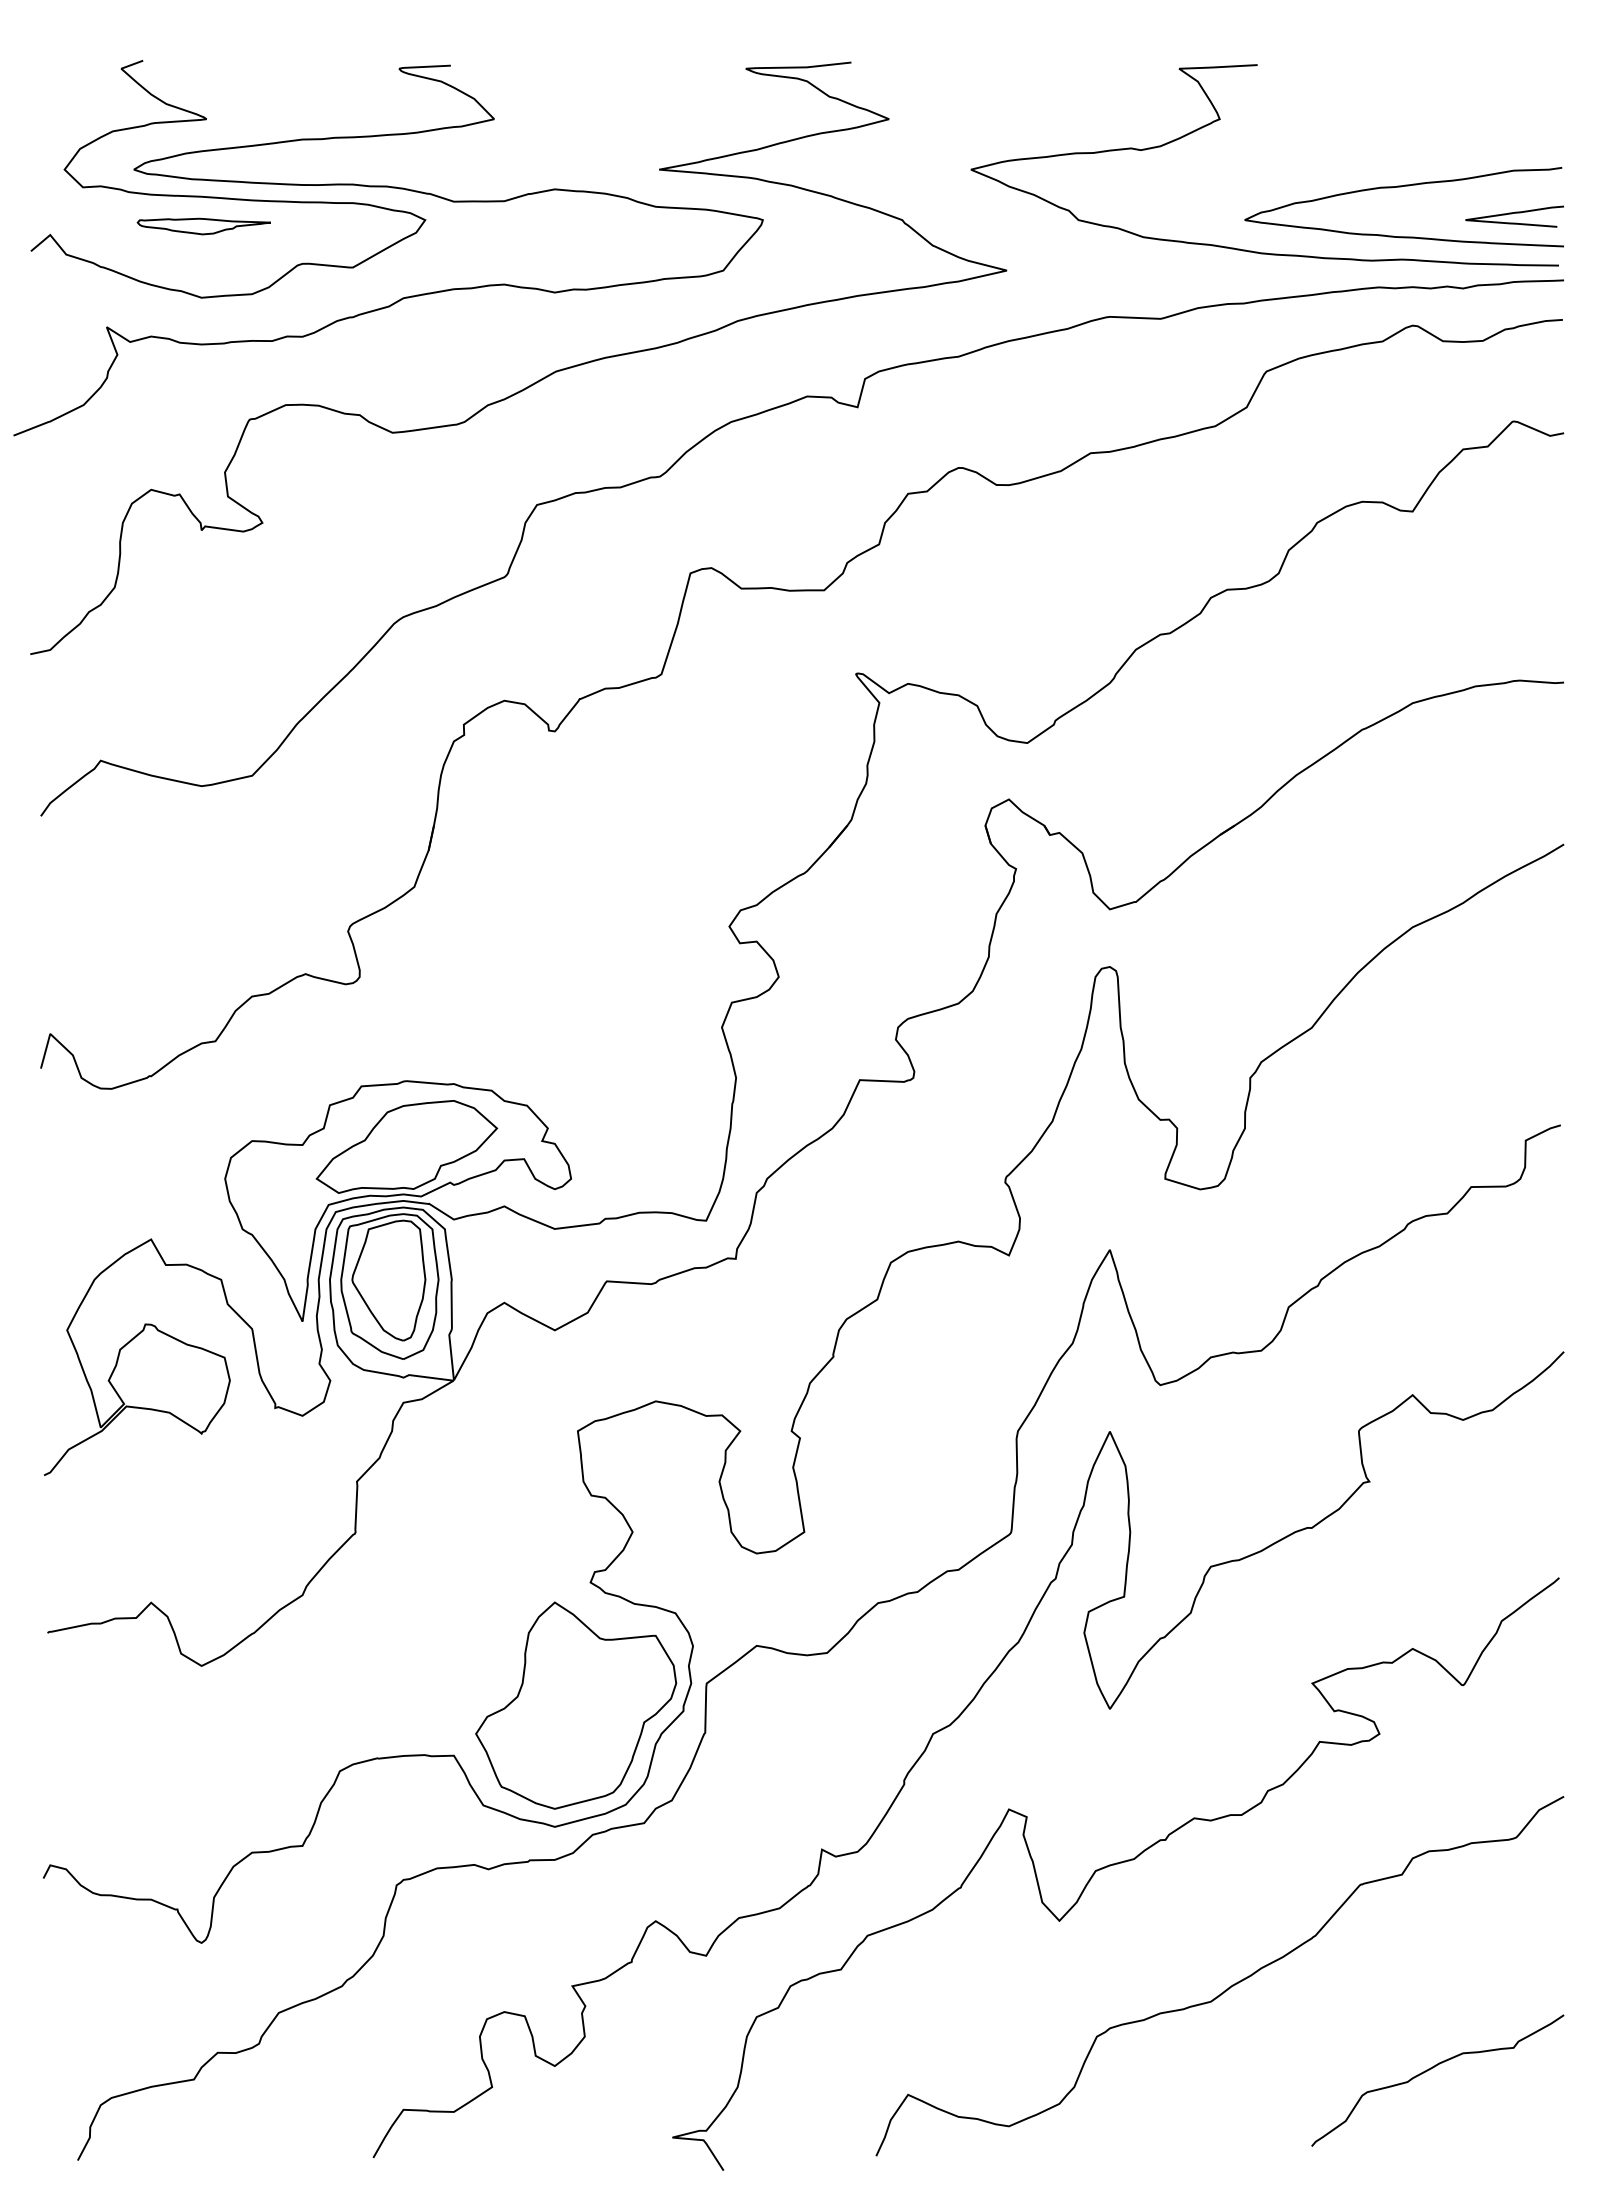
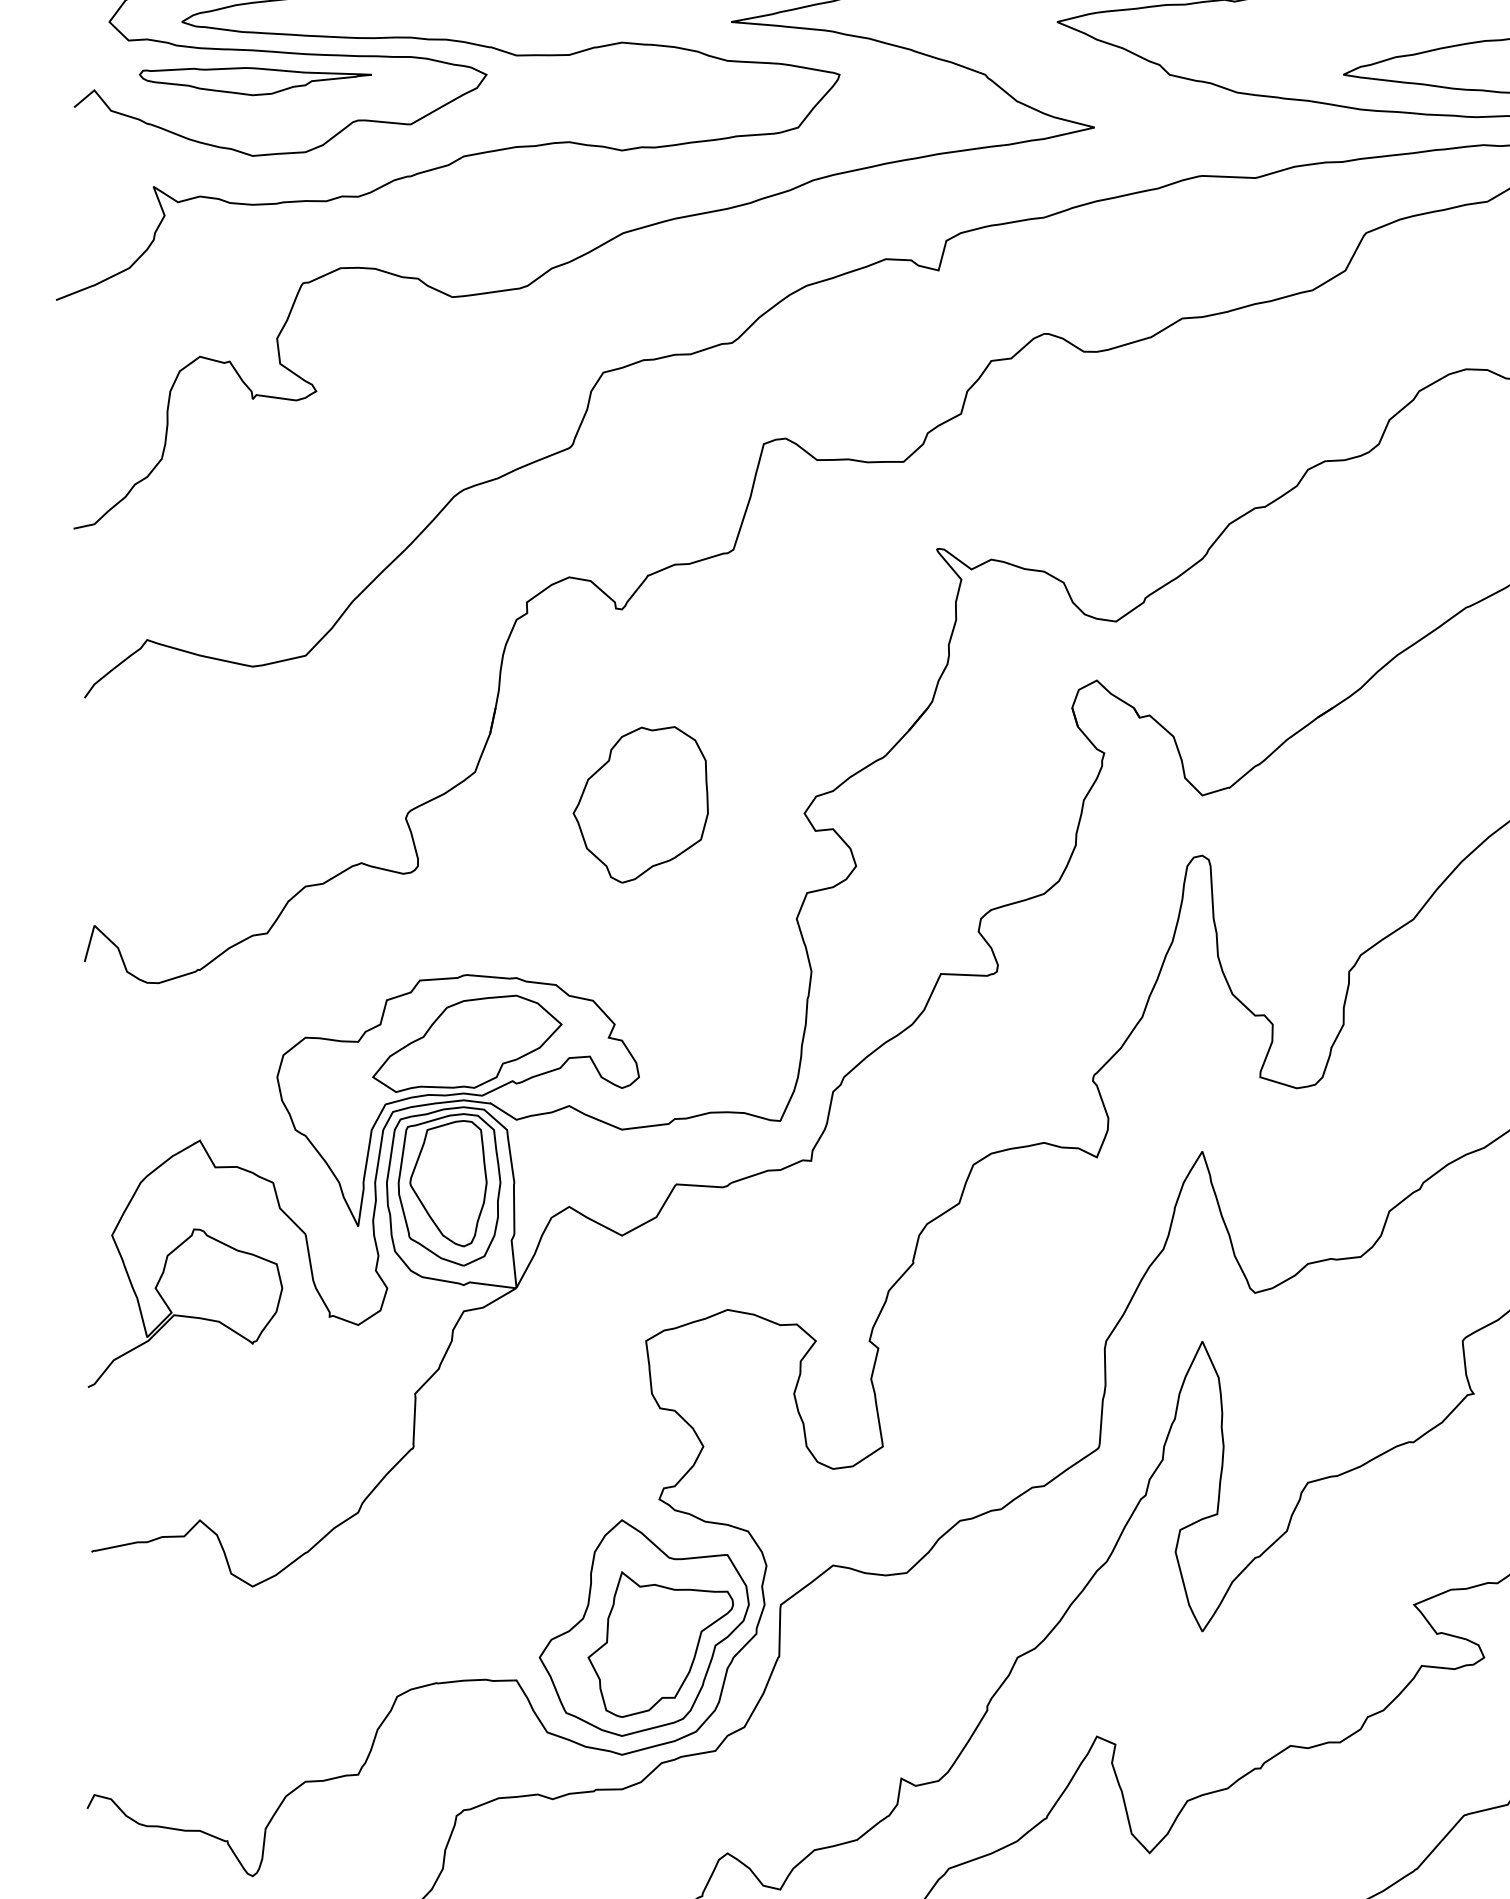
part: (203, 226) -> (254, 81), size x1.67
part: (572, 918) -> (640, 805), added
part: (591, 1721) -> (660, 1644), added

